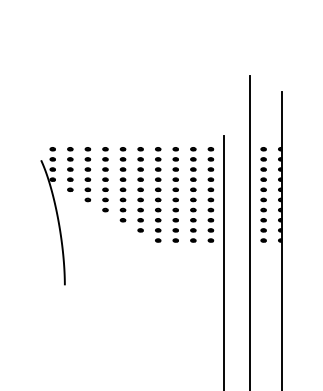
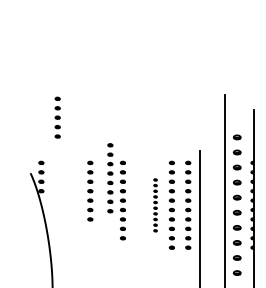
part: (70, 169) -> (57, 117), moved
part: (87, 174) -> (73, 186), removed
part: (122, 184) -> (109, 178), moved
part: (158, 194) -> (139, 204), removed
part: (175, 194) -> (155, 204), size x0.6
part: (263, 194) -> (237, 204), size x1.6

